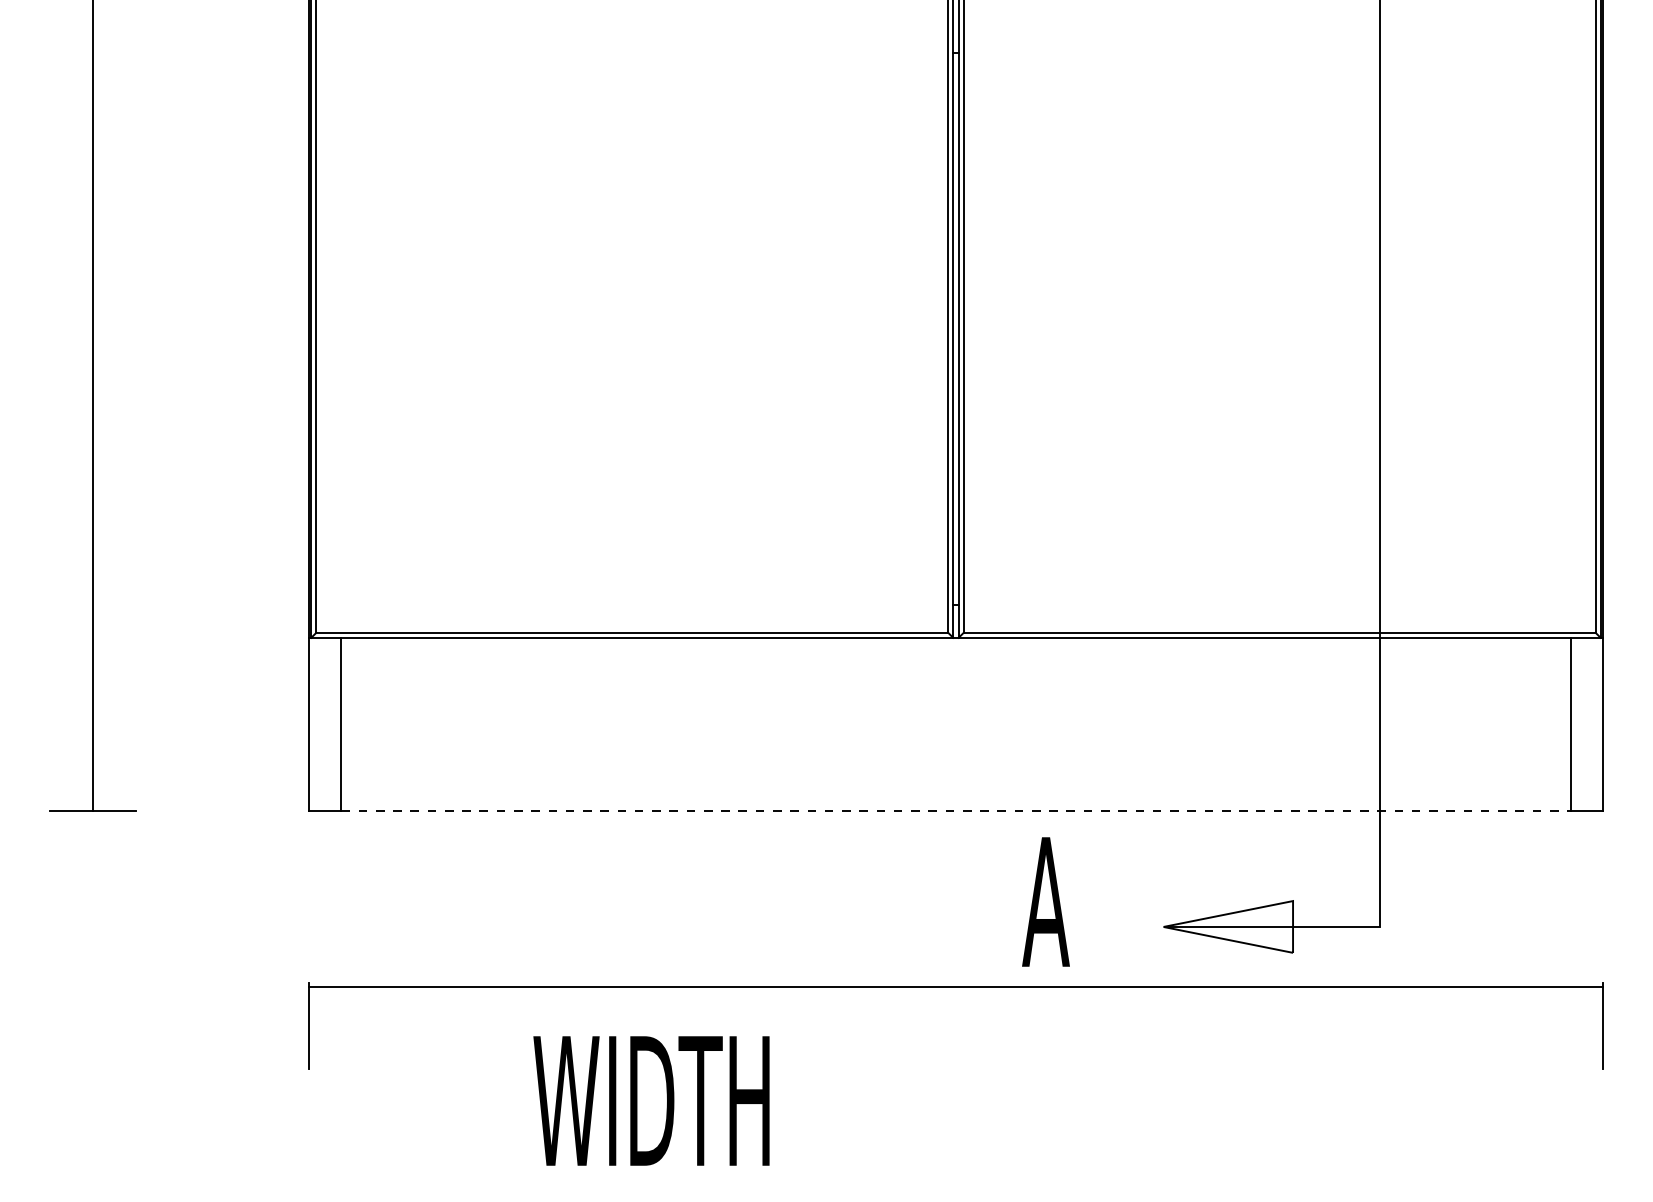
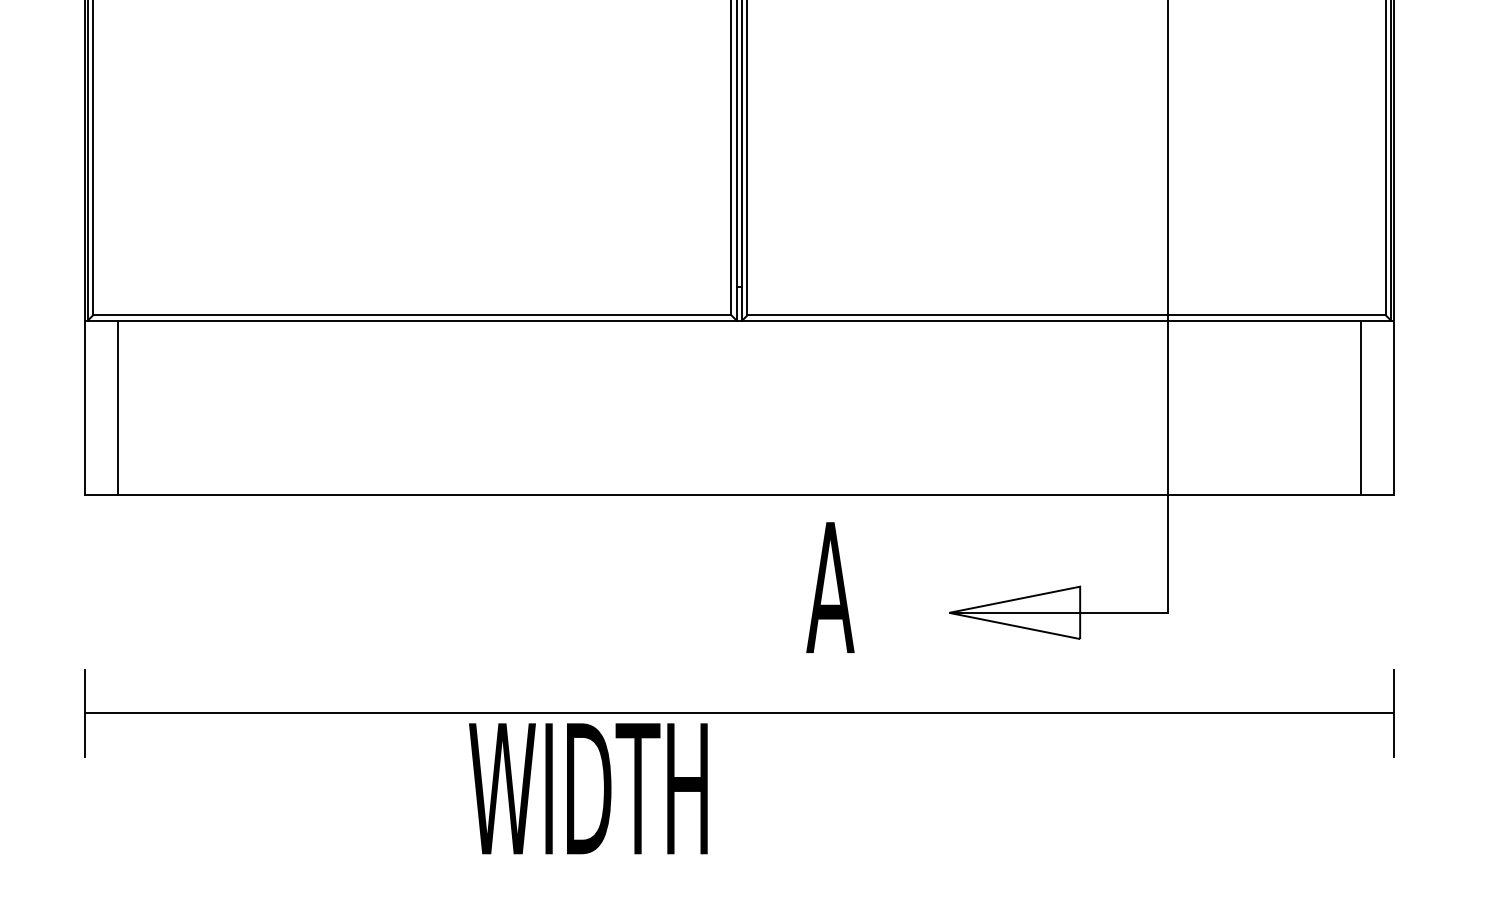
line: (955, 810) -> (738, 495), dashed -> solid
line: (955, 987) -> (738, 713), moved
text: (651, 1100) -> (588, 788), moved

